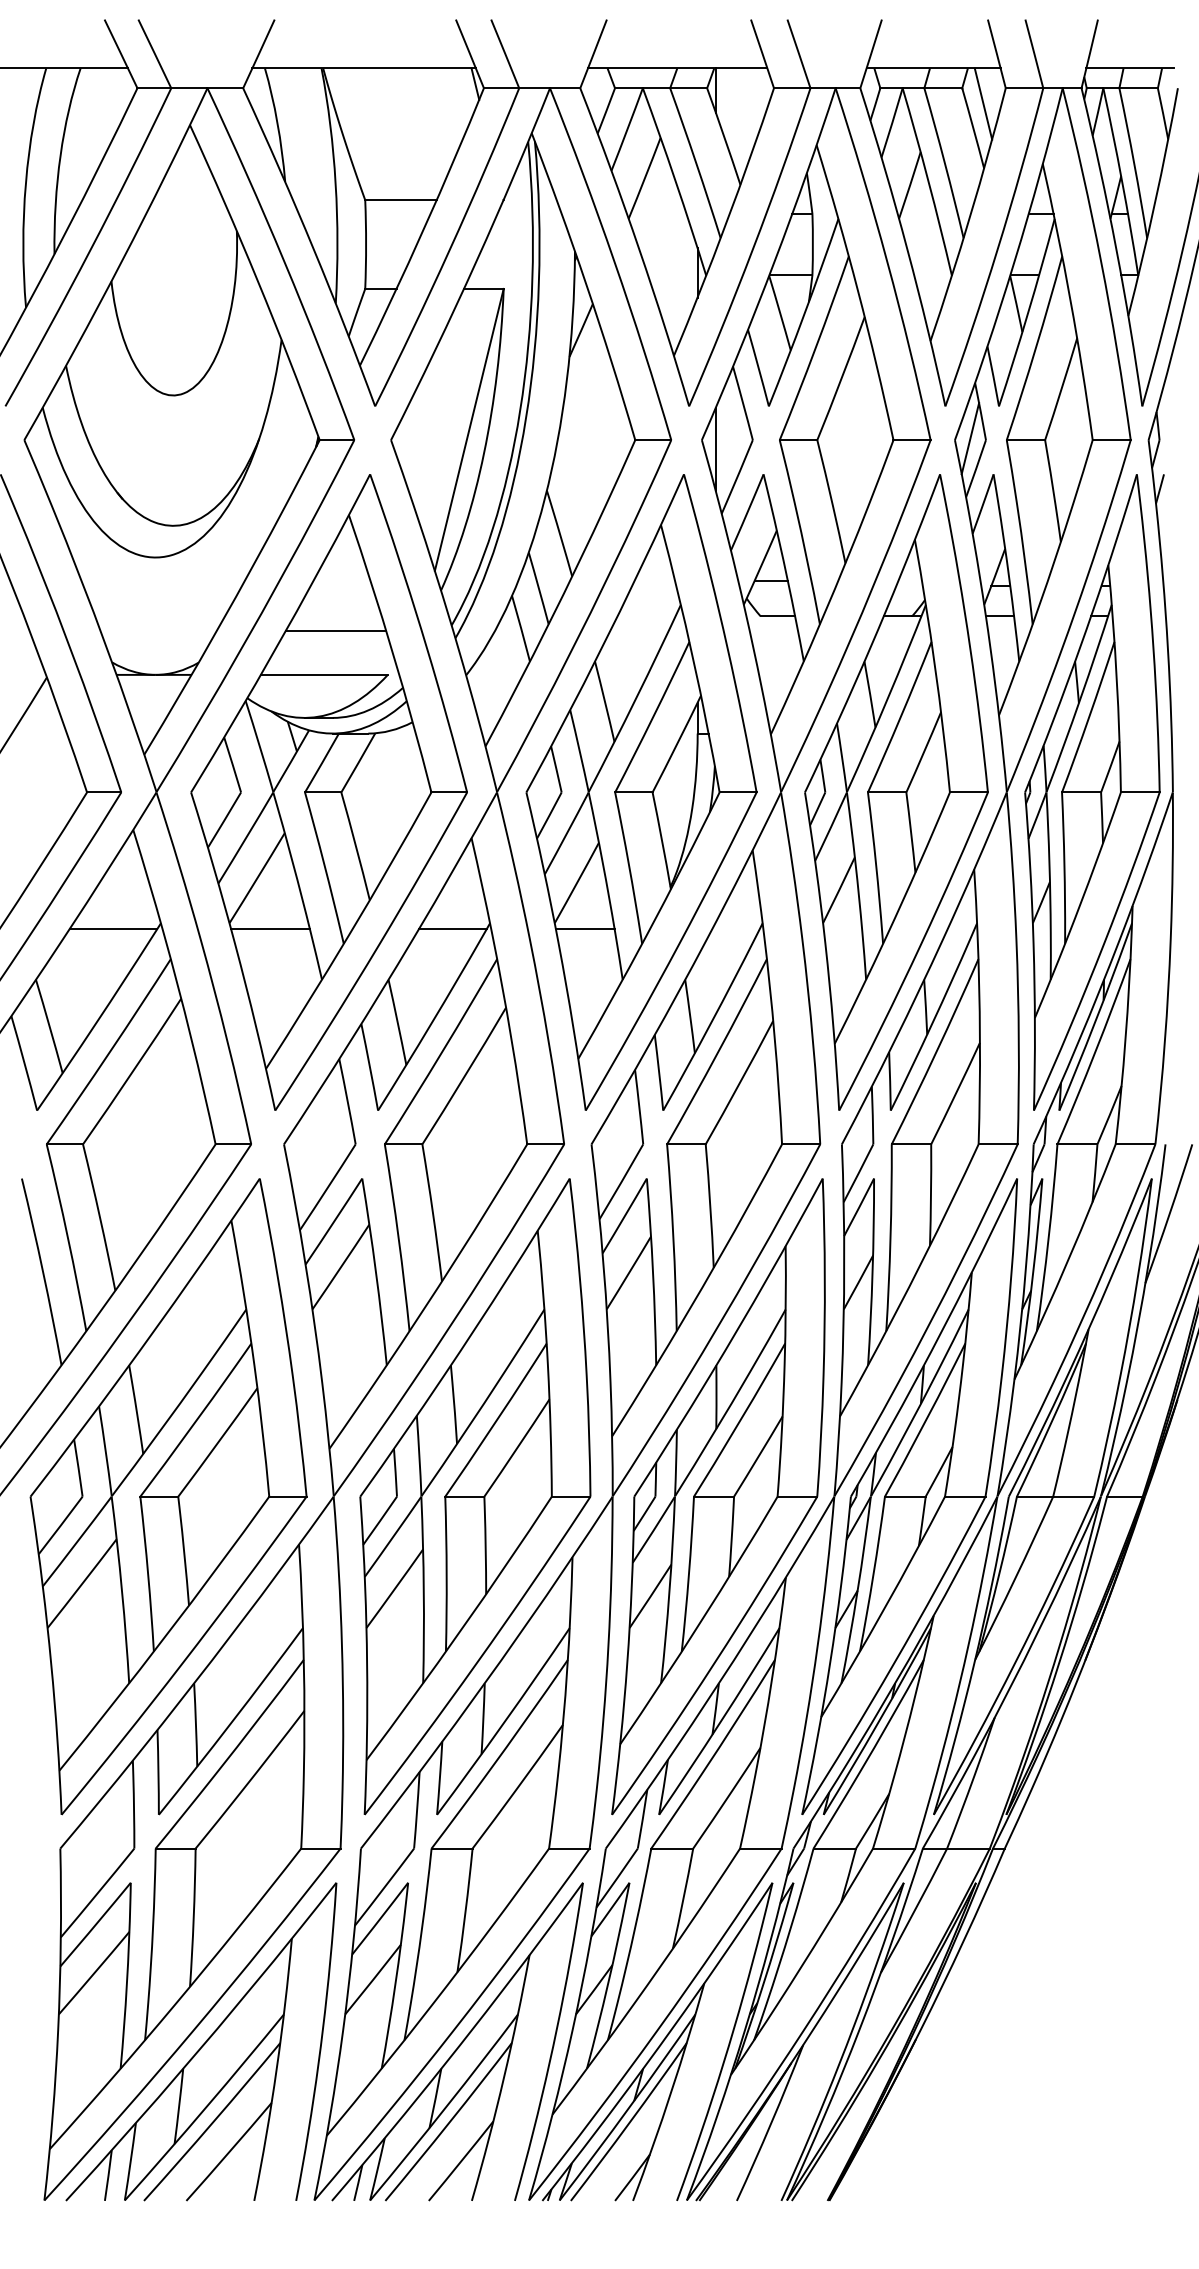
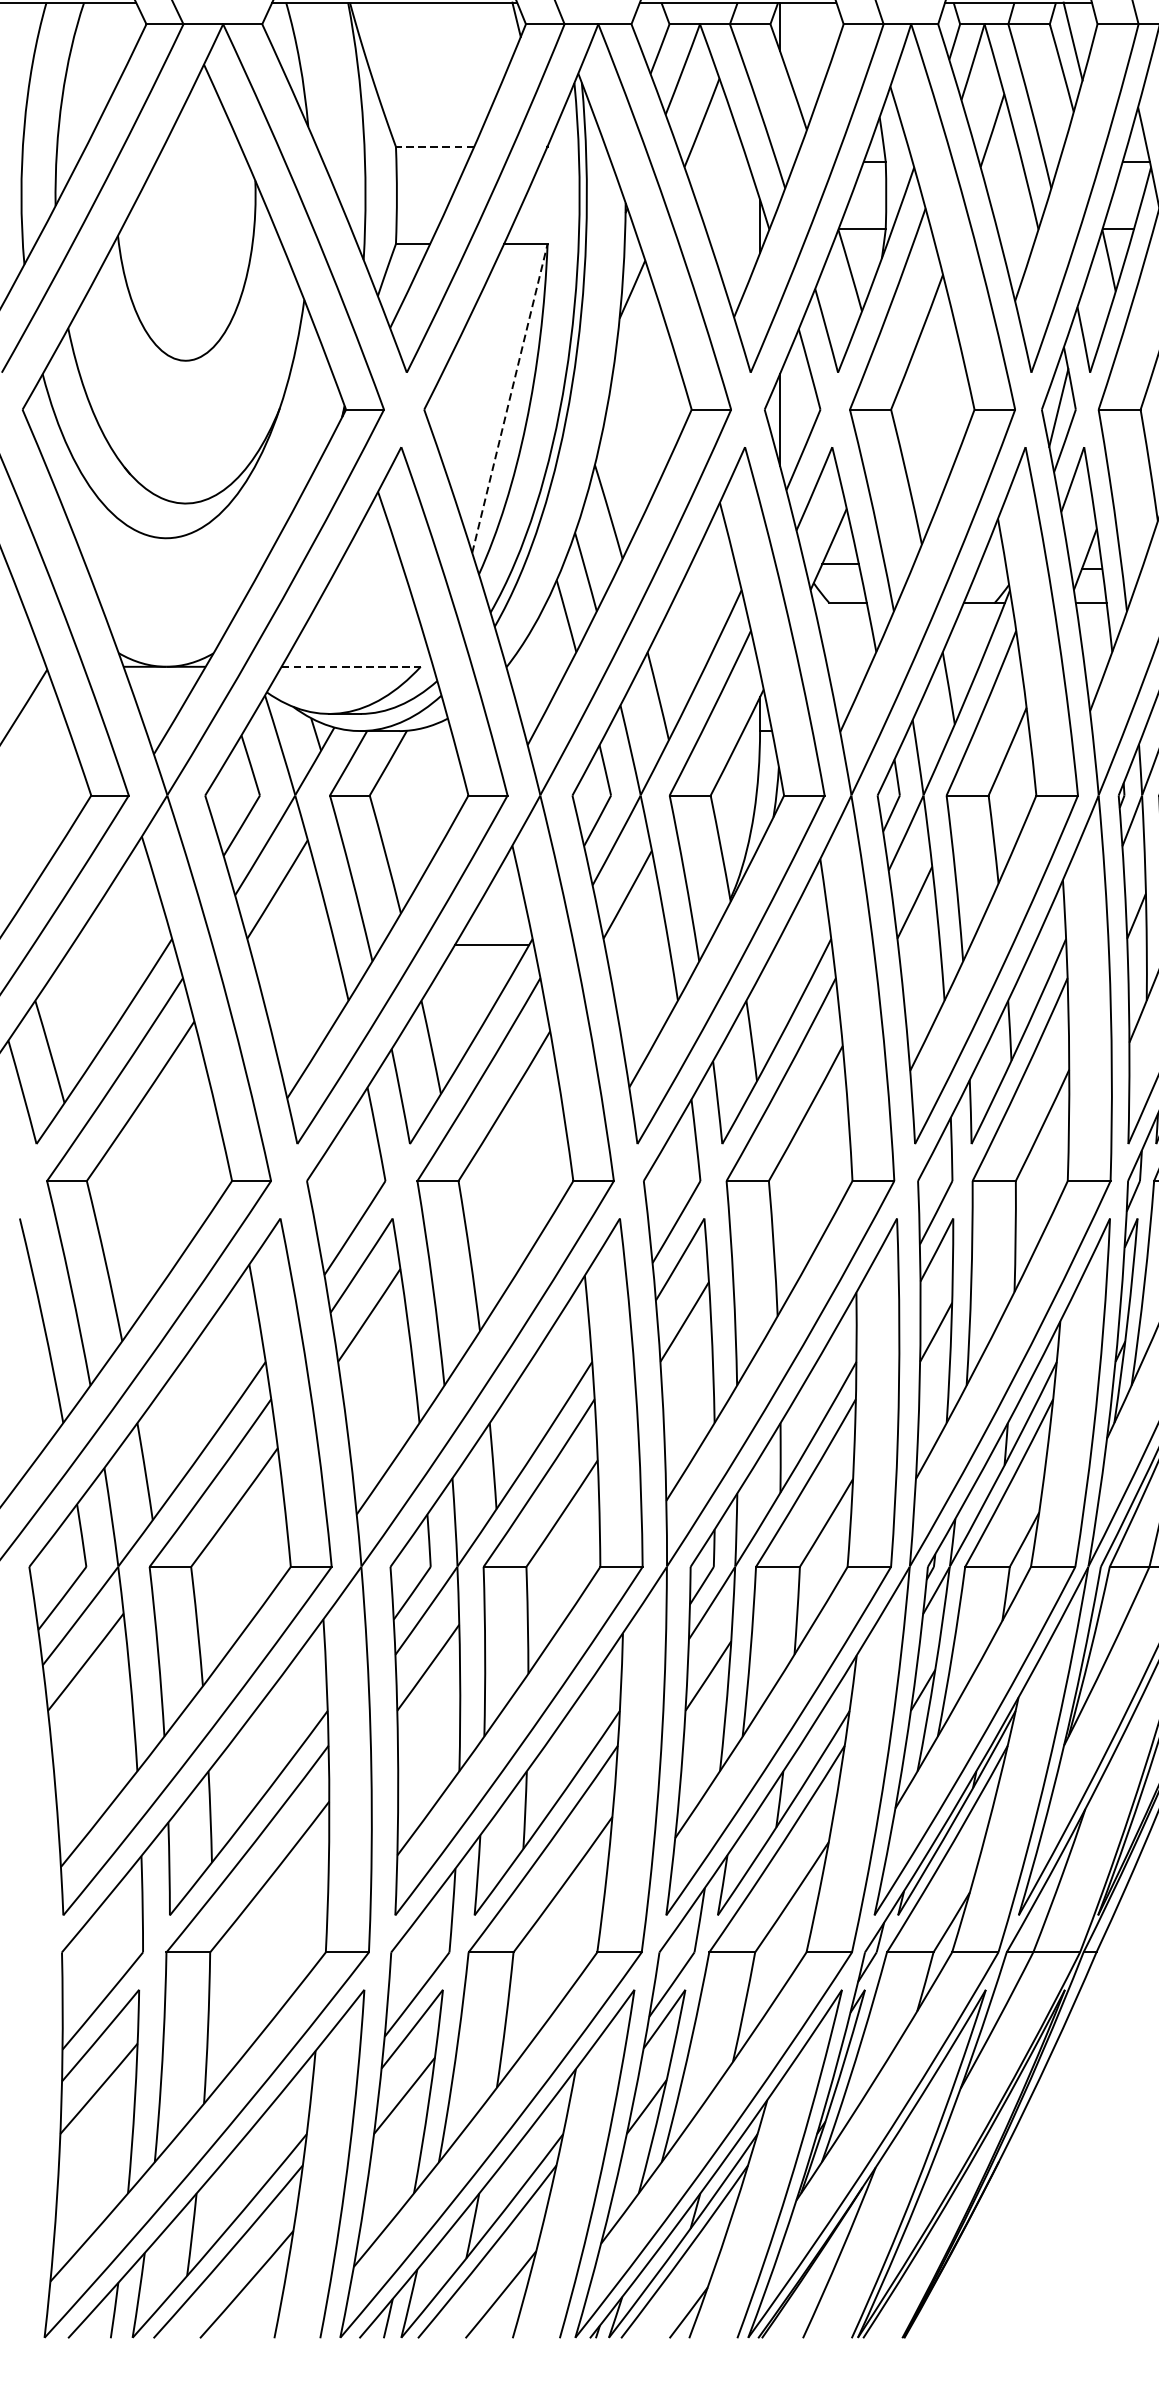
line: (400, 200) -> (434, 147), solid -> dashed
line: (469, 429) -> (510, 398), solid -> dashed
line: (336, 630) -> (364, 618), removed
line: (324, 674) -> (351, 666), solid -> dashed
line: (113, 929) -> (120, 945), removed
line: (270, 929) -> (292, 945), removed
line: (584, 929) -> (636, 945), removed

